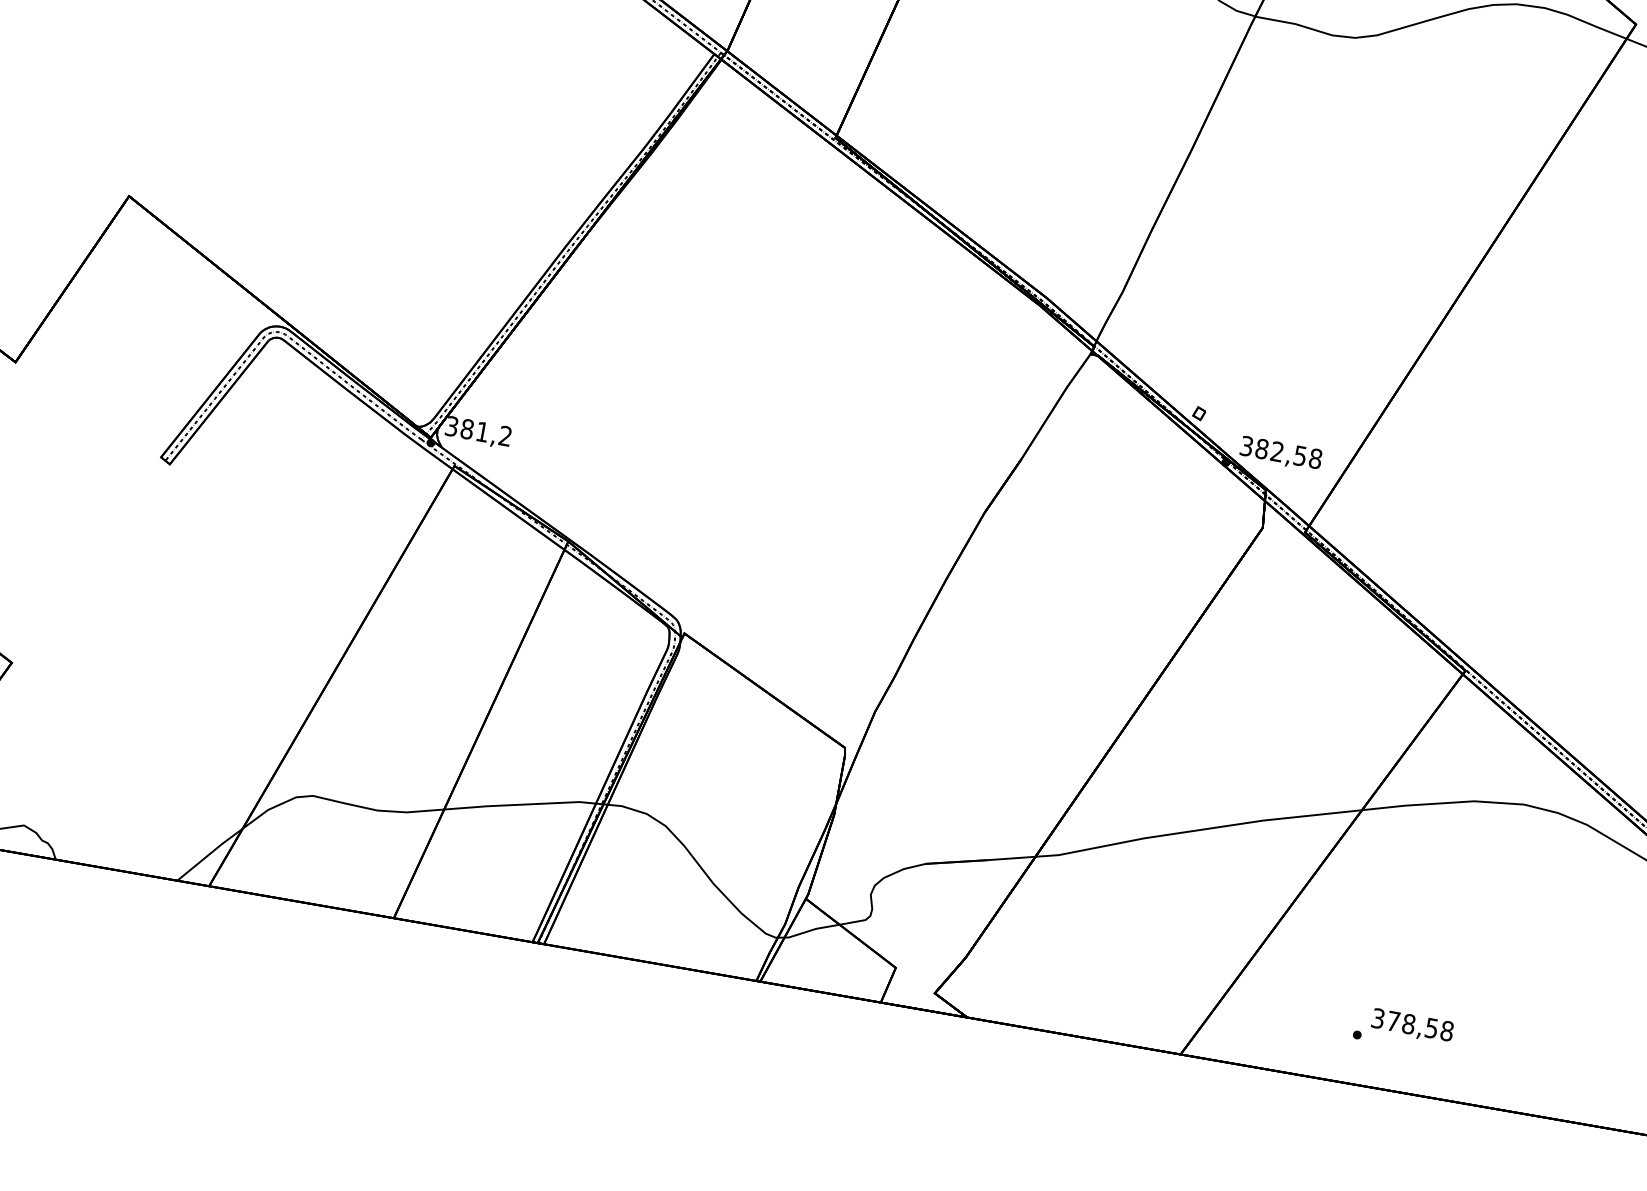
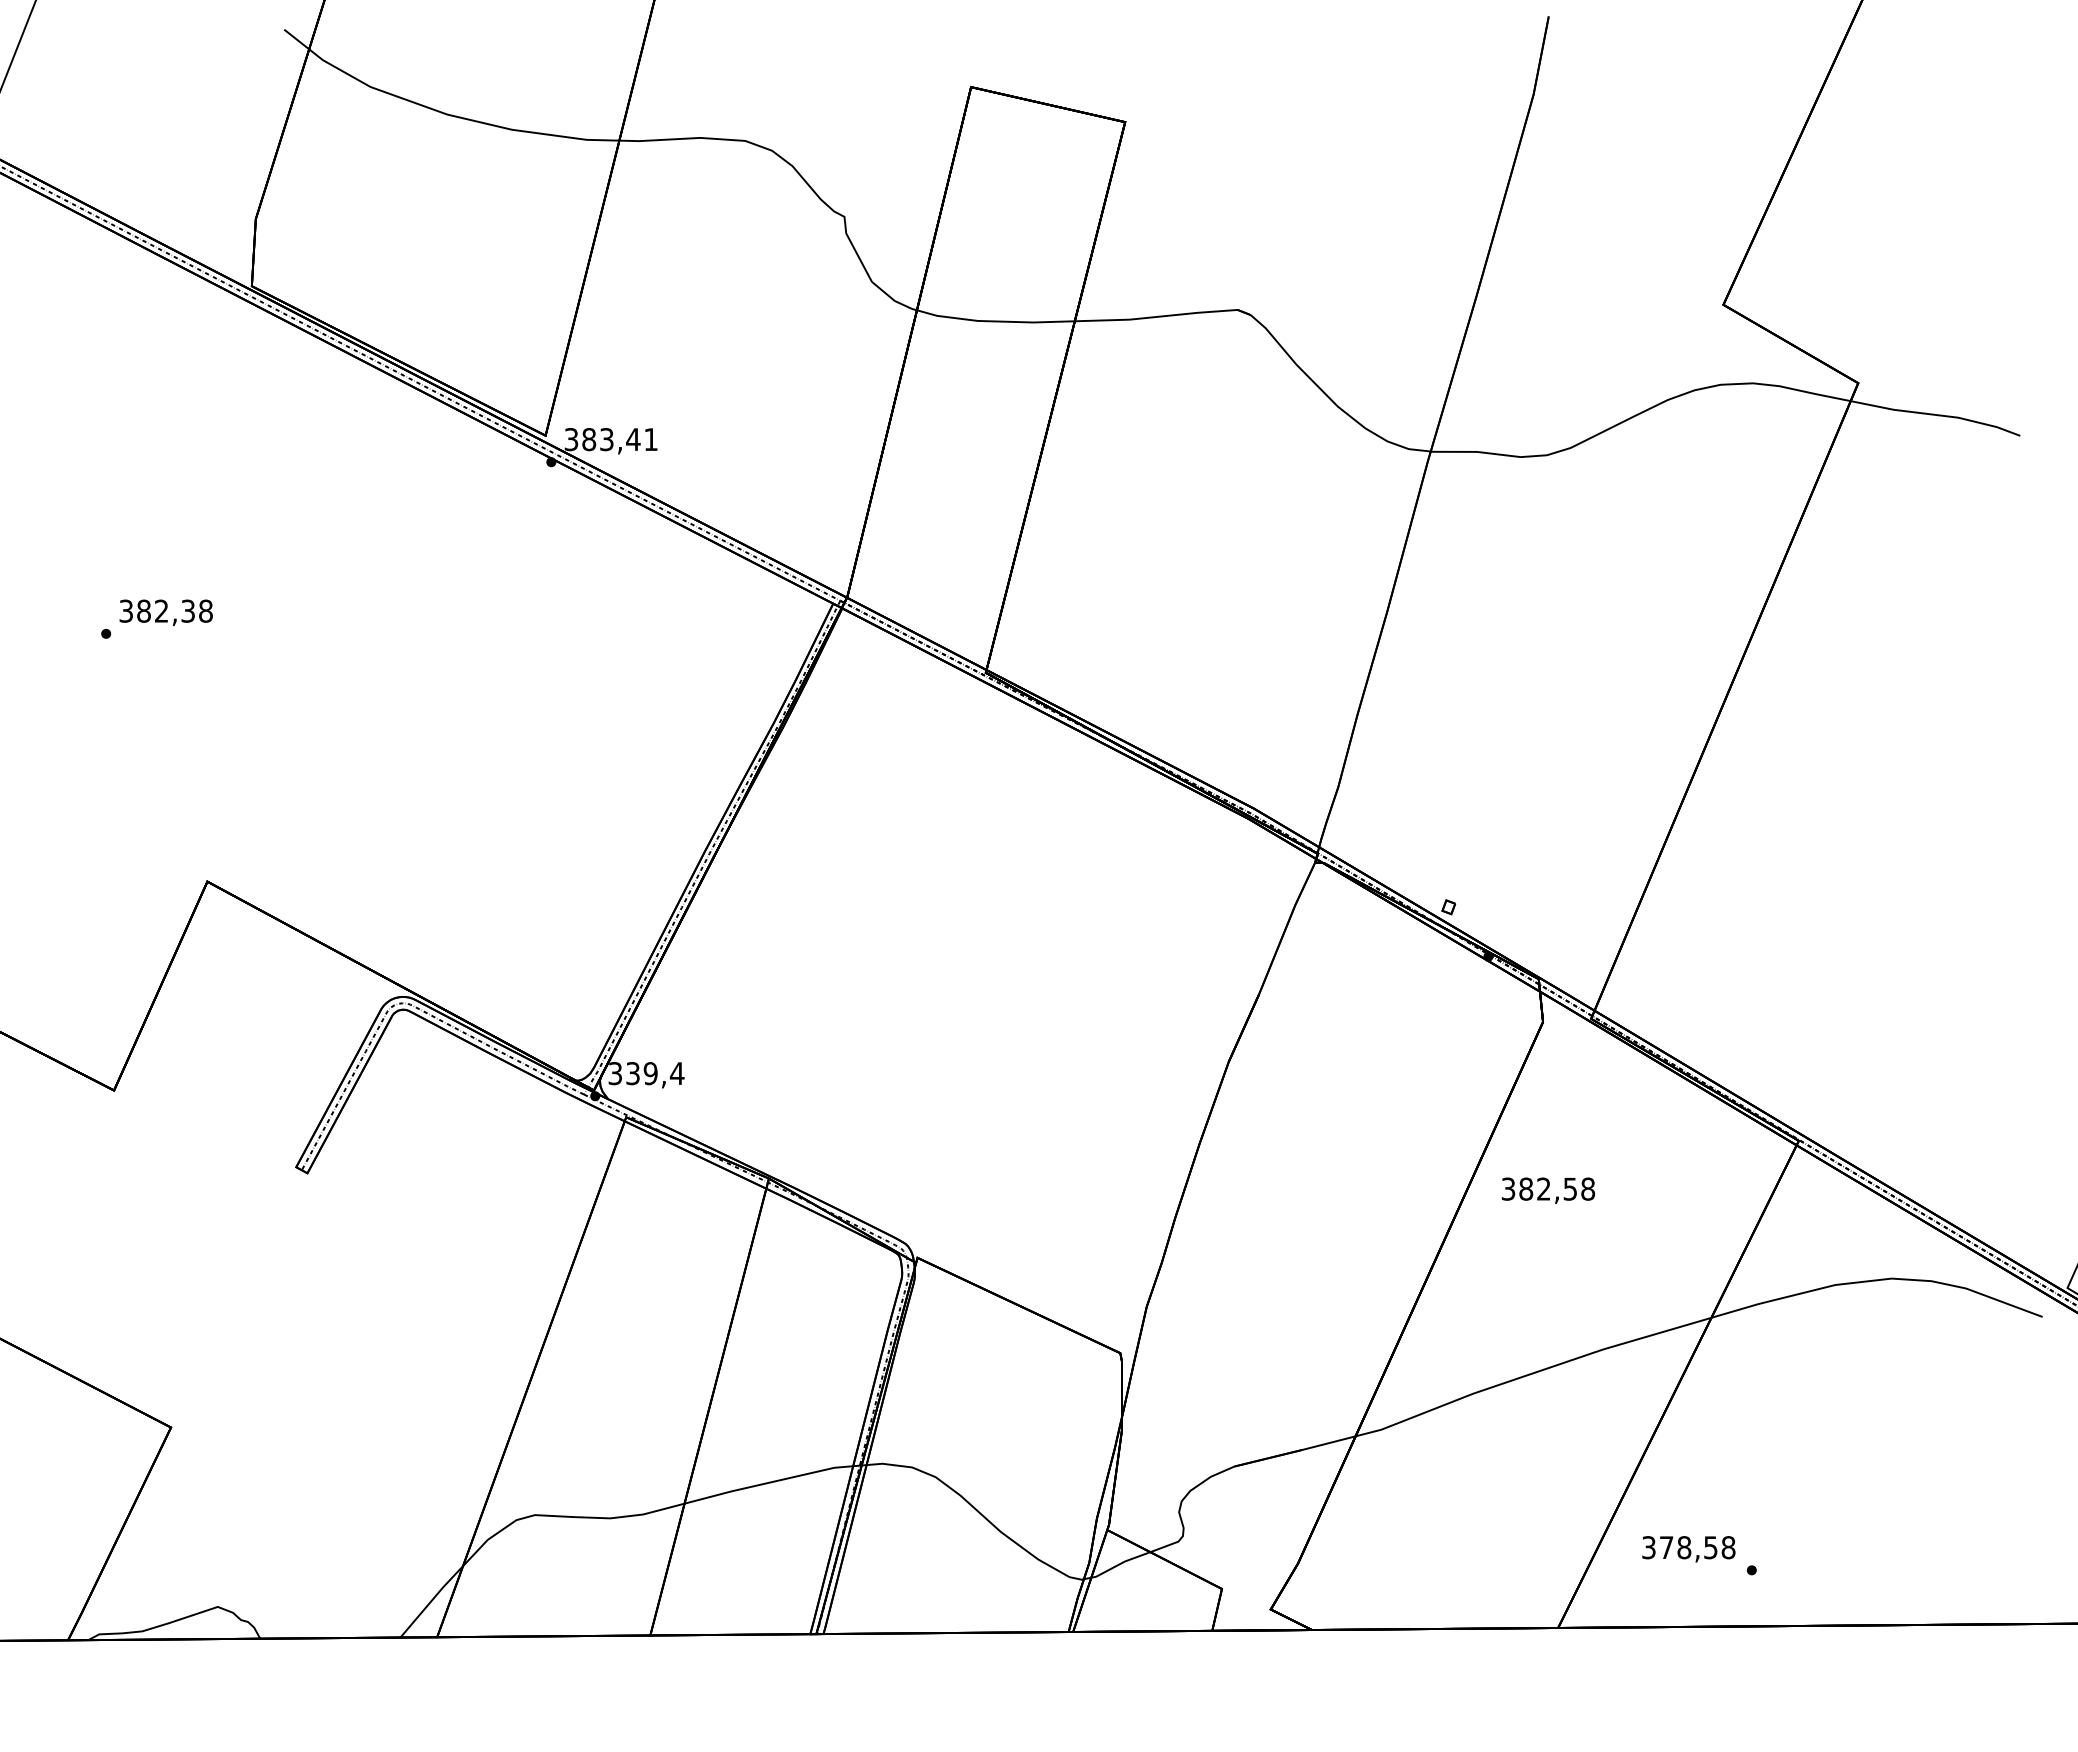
text: (486, 432) -> (655, 1073), 381,2 -> 339,4
text: (1281, 453) -> (1548, 1190), moved
text: (1412, 1026) -> (1688, 1549), moved

